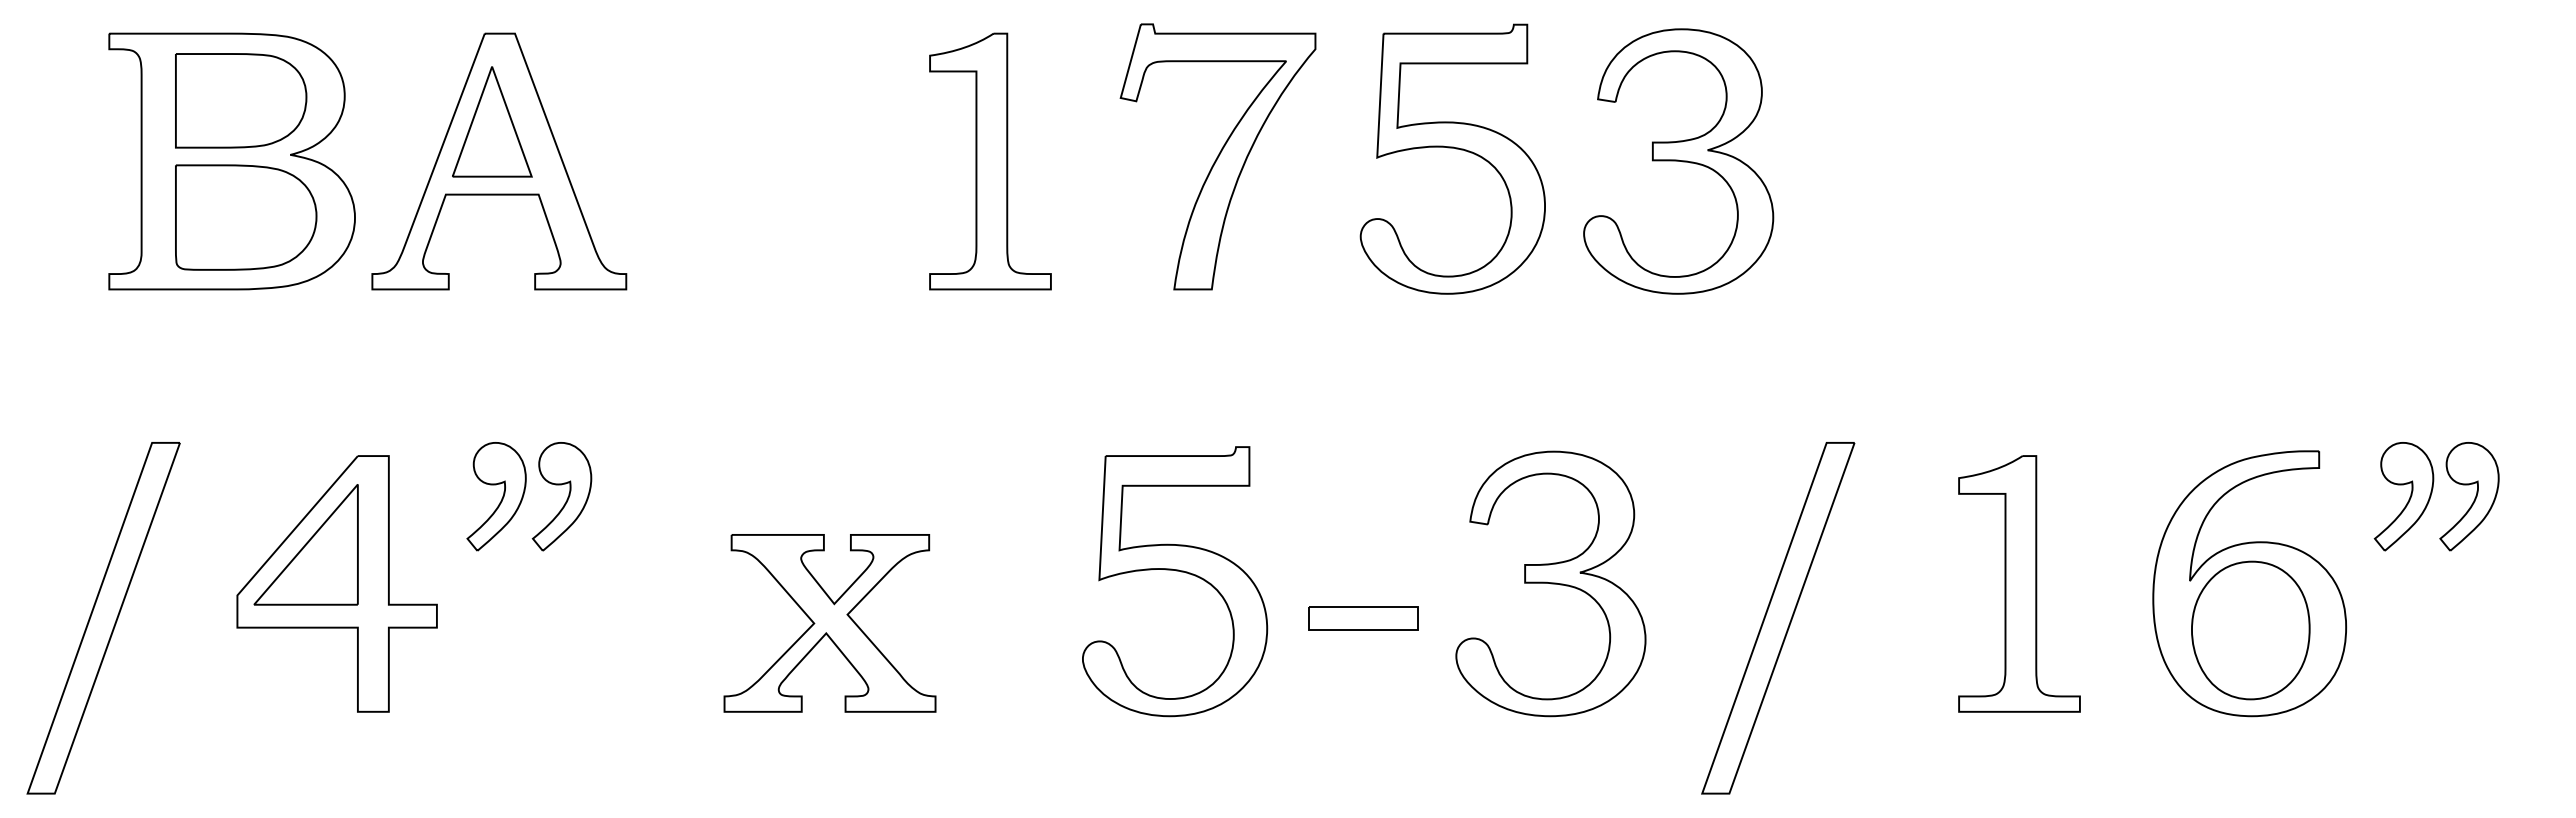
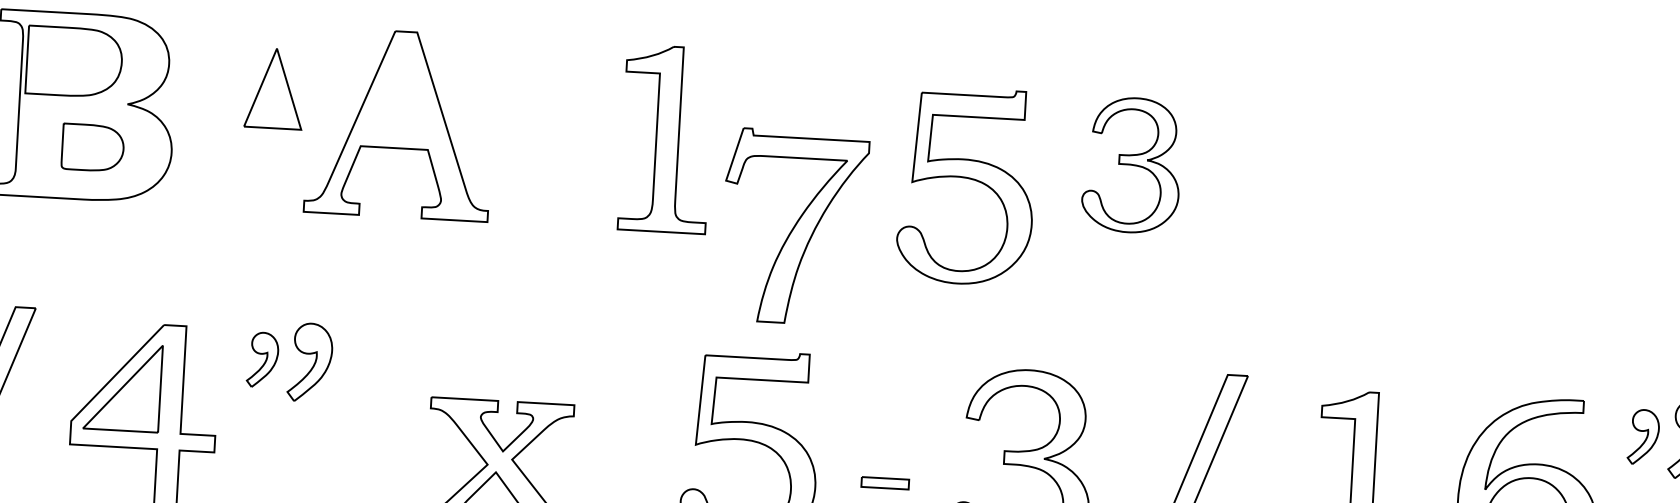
part: (241, 100) -> (74, 61), moved
part: (1456, 149) -> (969, 179), moved
part: (1217, 156) -> (793, 226), moved
part: (499, 161) -> (400, 124), moved
part: (990, 161) -> (666, 139), moved
part: (1678, 161) -> (1131, 165), size x0.7
part: (246, 217) -> (93, 147), size x0.6
part: (496, 496) -> (262, 359), size x0.7
part: (2403, 496) -> (1643, 437), size x0.7
part: (1363, 618) -> (885, 483), size x0.6

